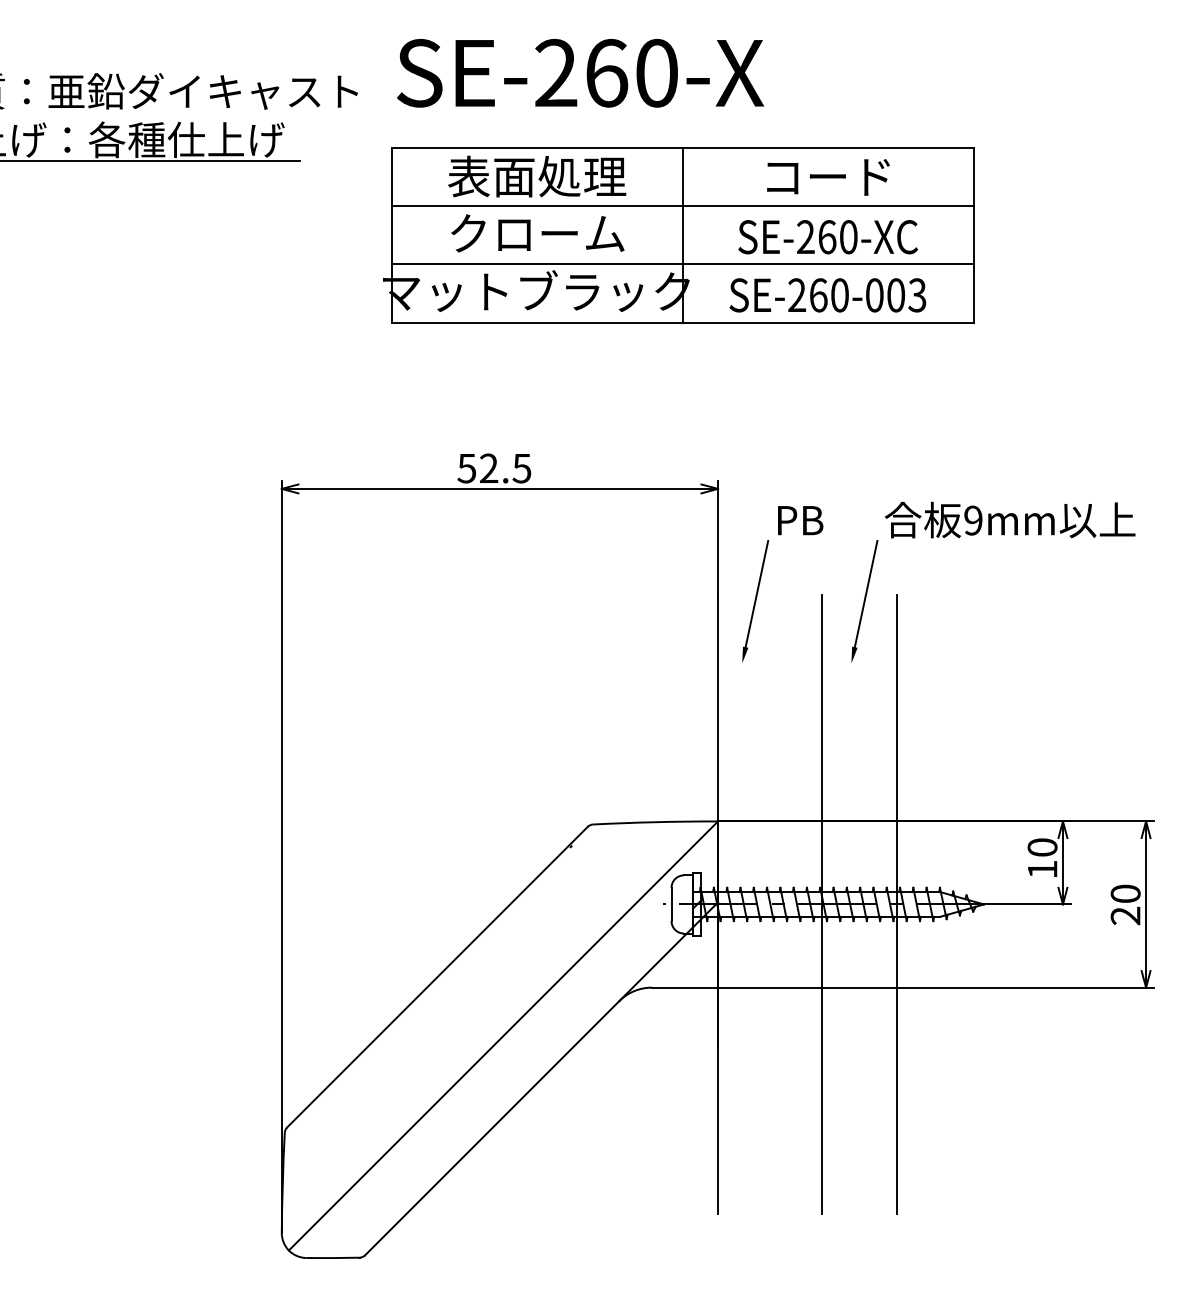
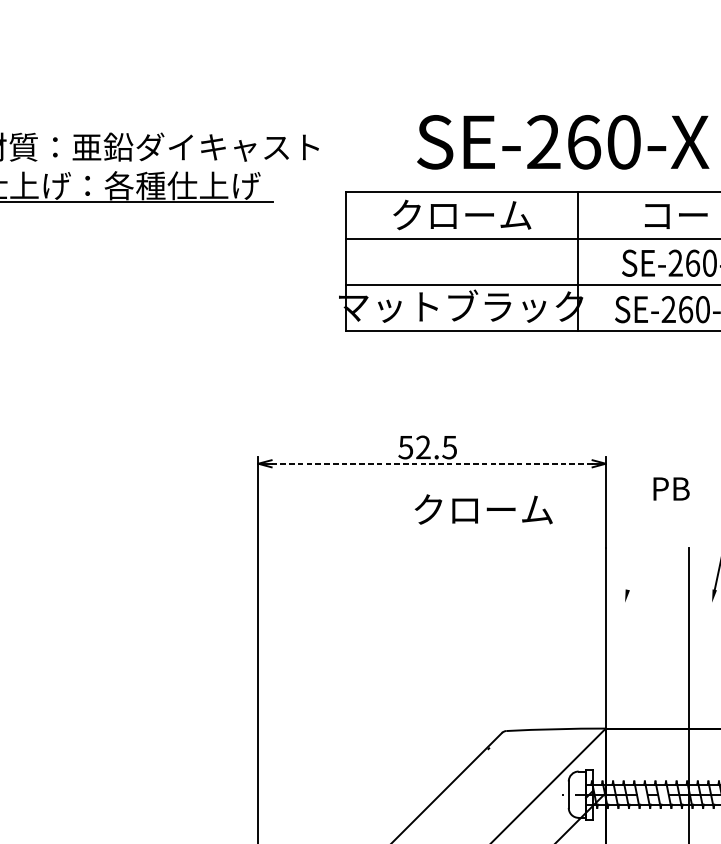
text: (580, 73) -> (563, 142), moved
text: (537, 176) -> (462, 214), 表面処理 -> クローム
text: (537, 233) -> (483, 509), moved
line: (499, 488) -> (431, 463), solid -> dashed
line: (756, 594) -> (636, 547), removed

